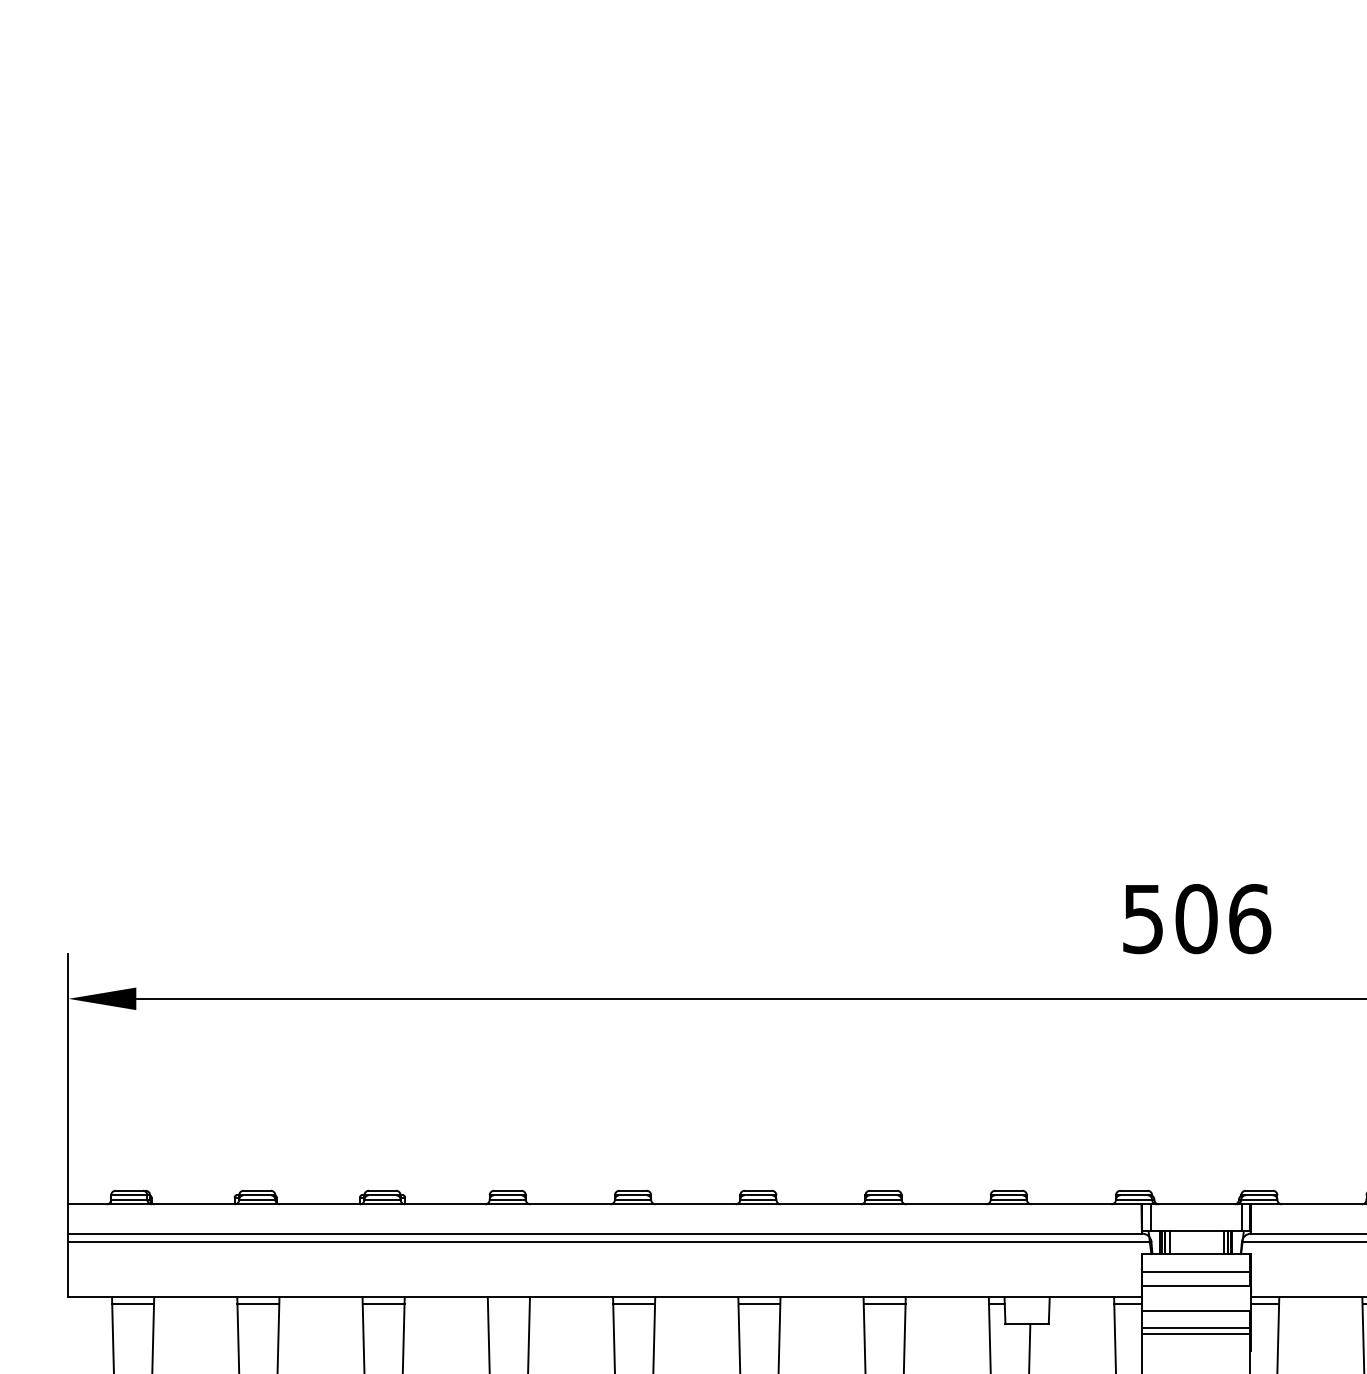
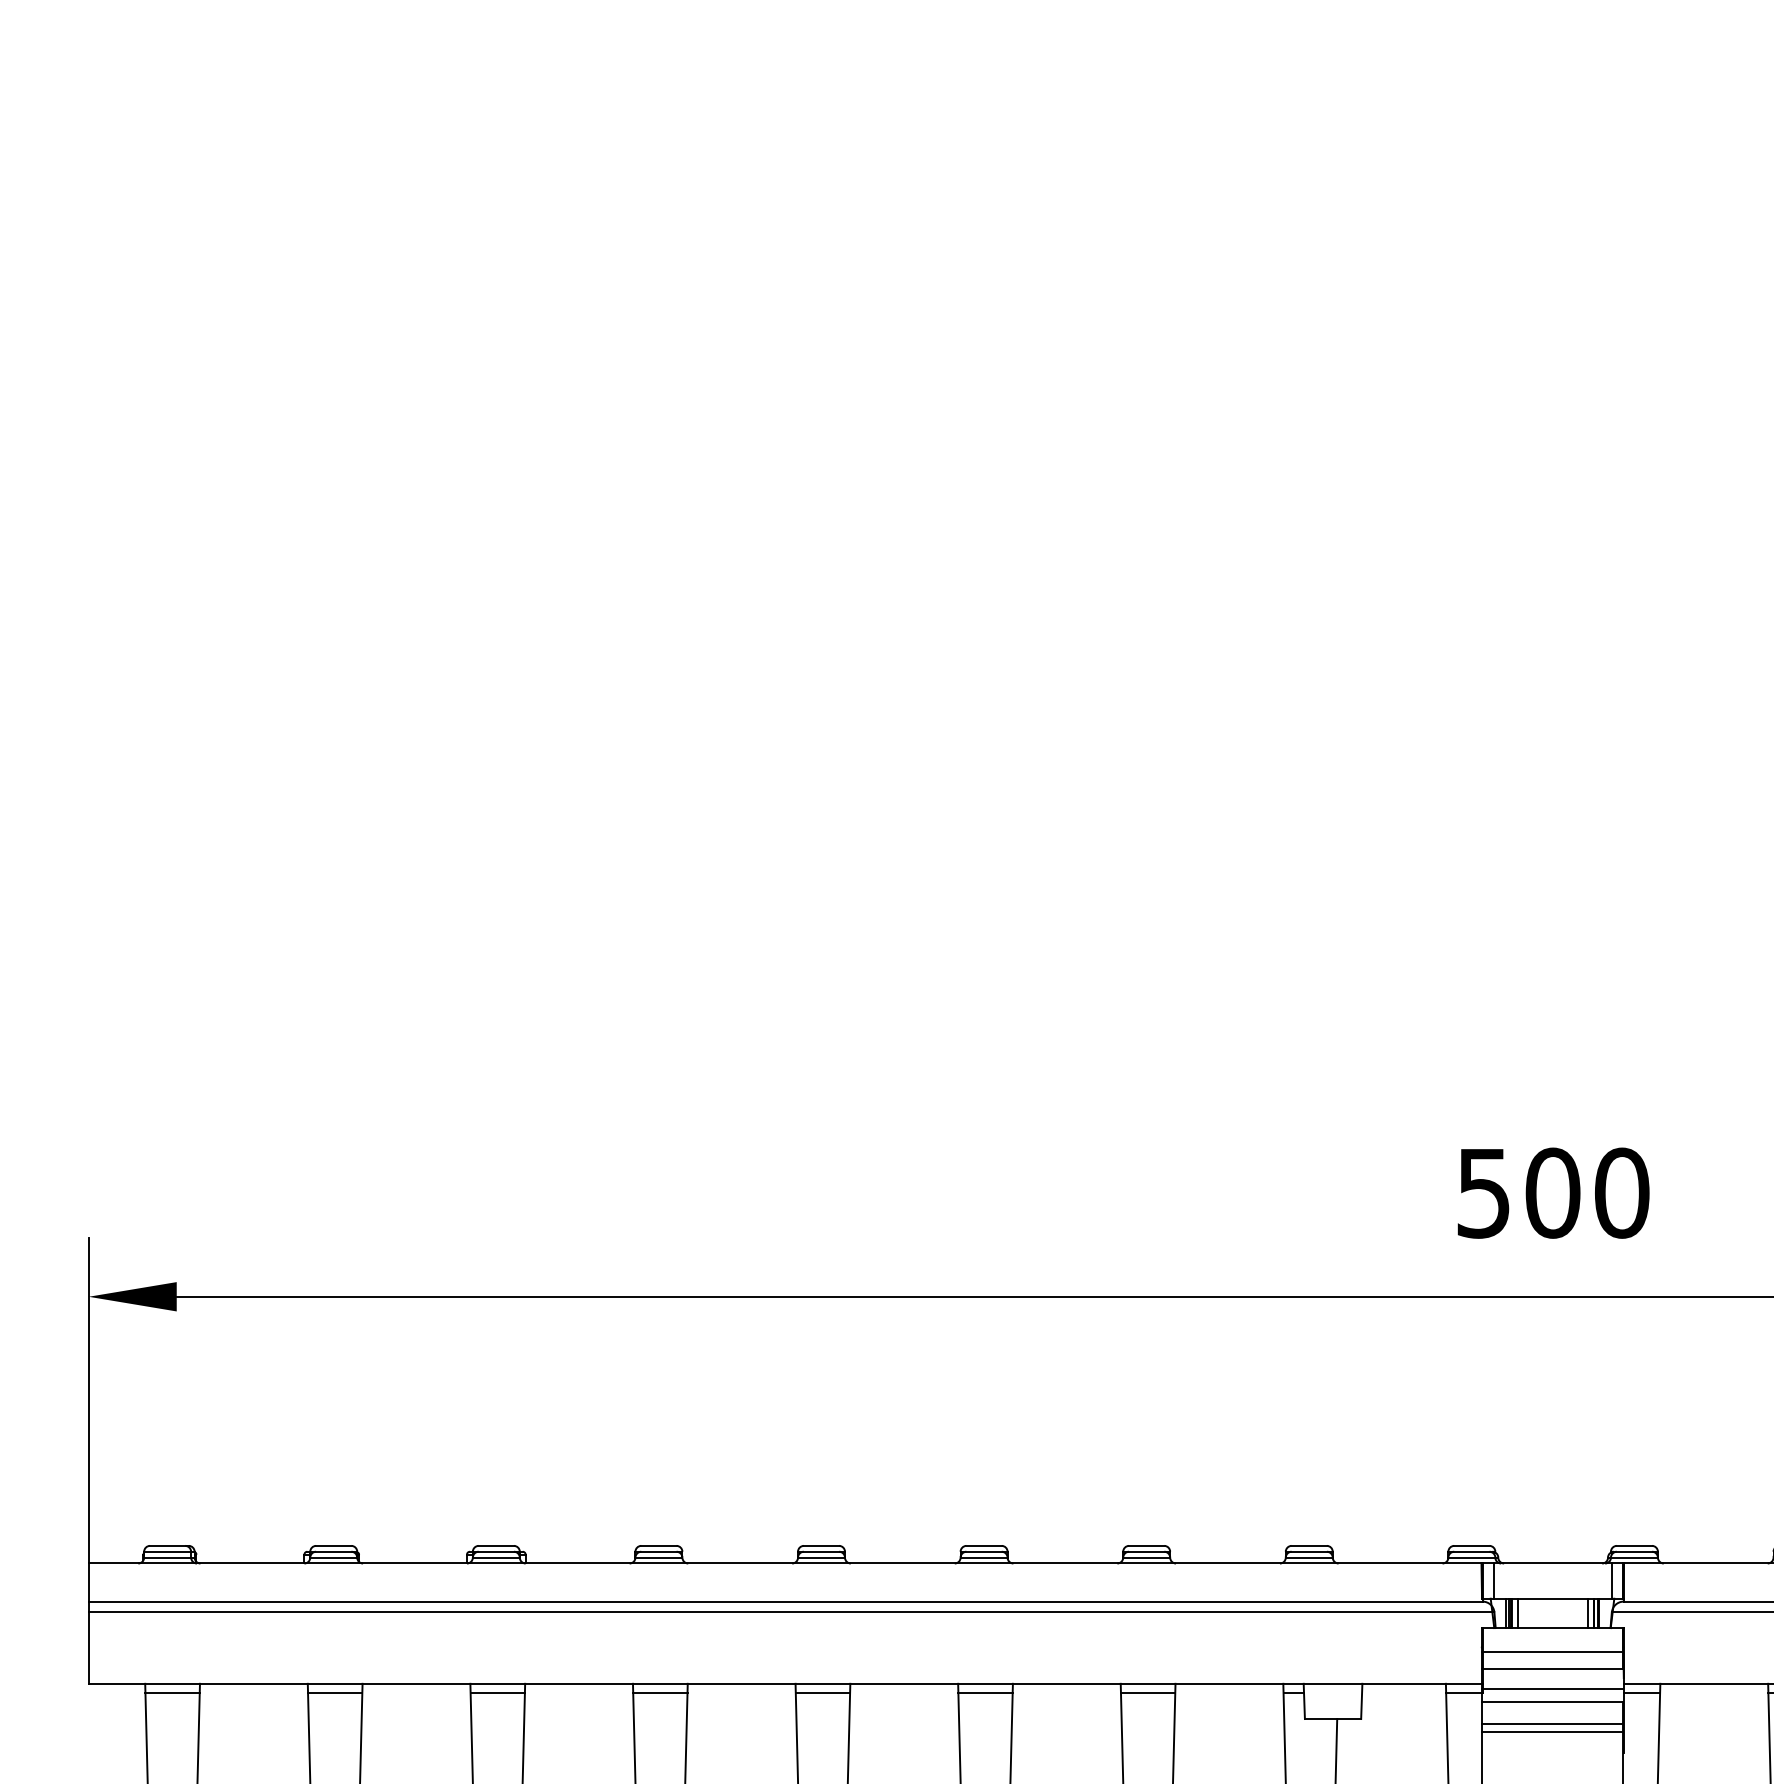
text: (1250, 918) -> (1622, 1192), 506 -> 500
line: (1196, 1300) -> (1552, 1688), added
line: (509, 1304) -> (660, 1693), added

